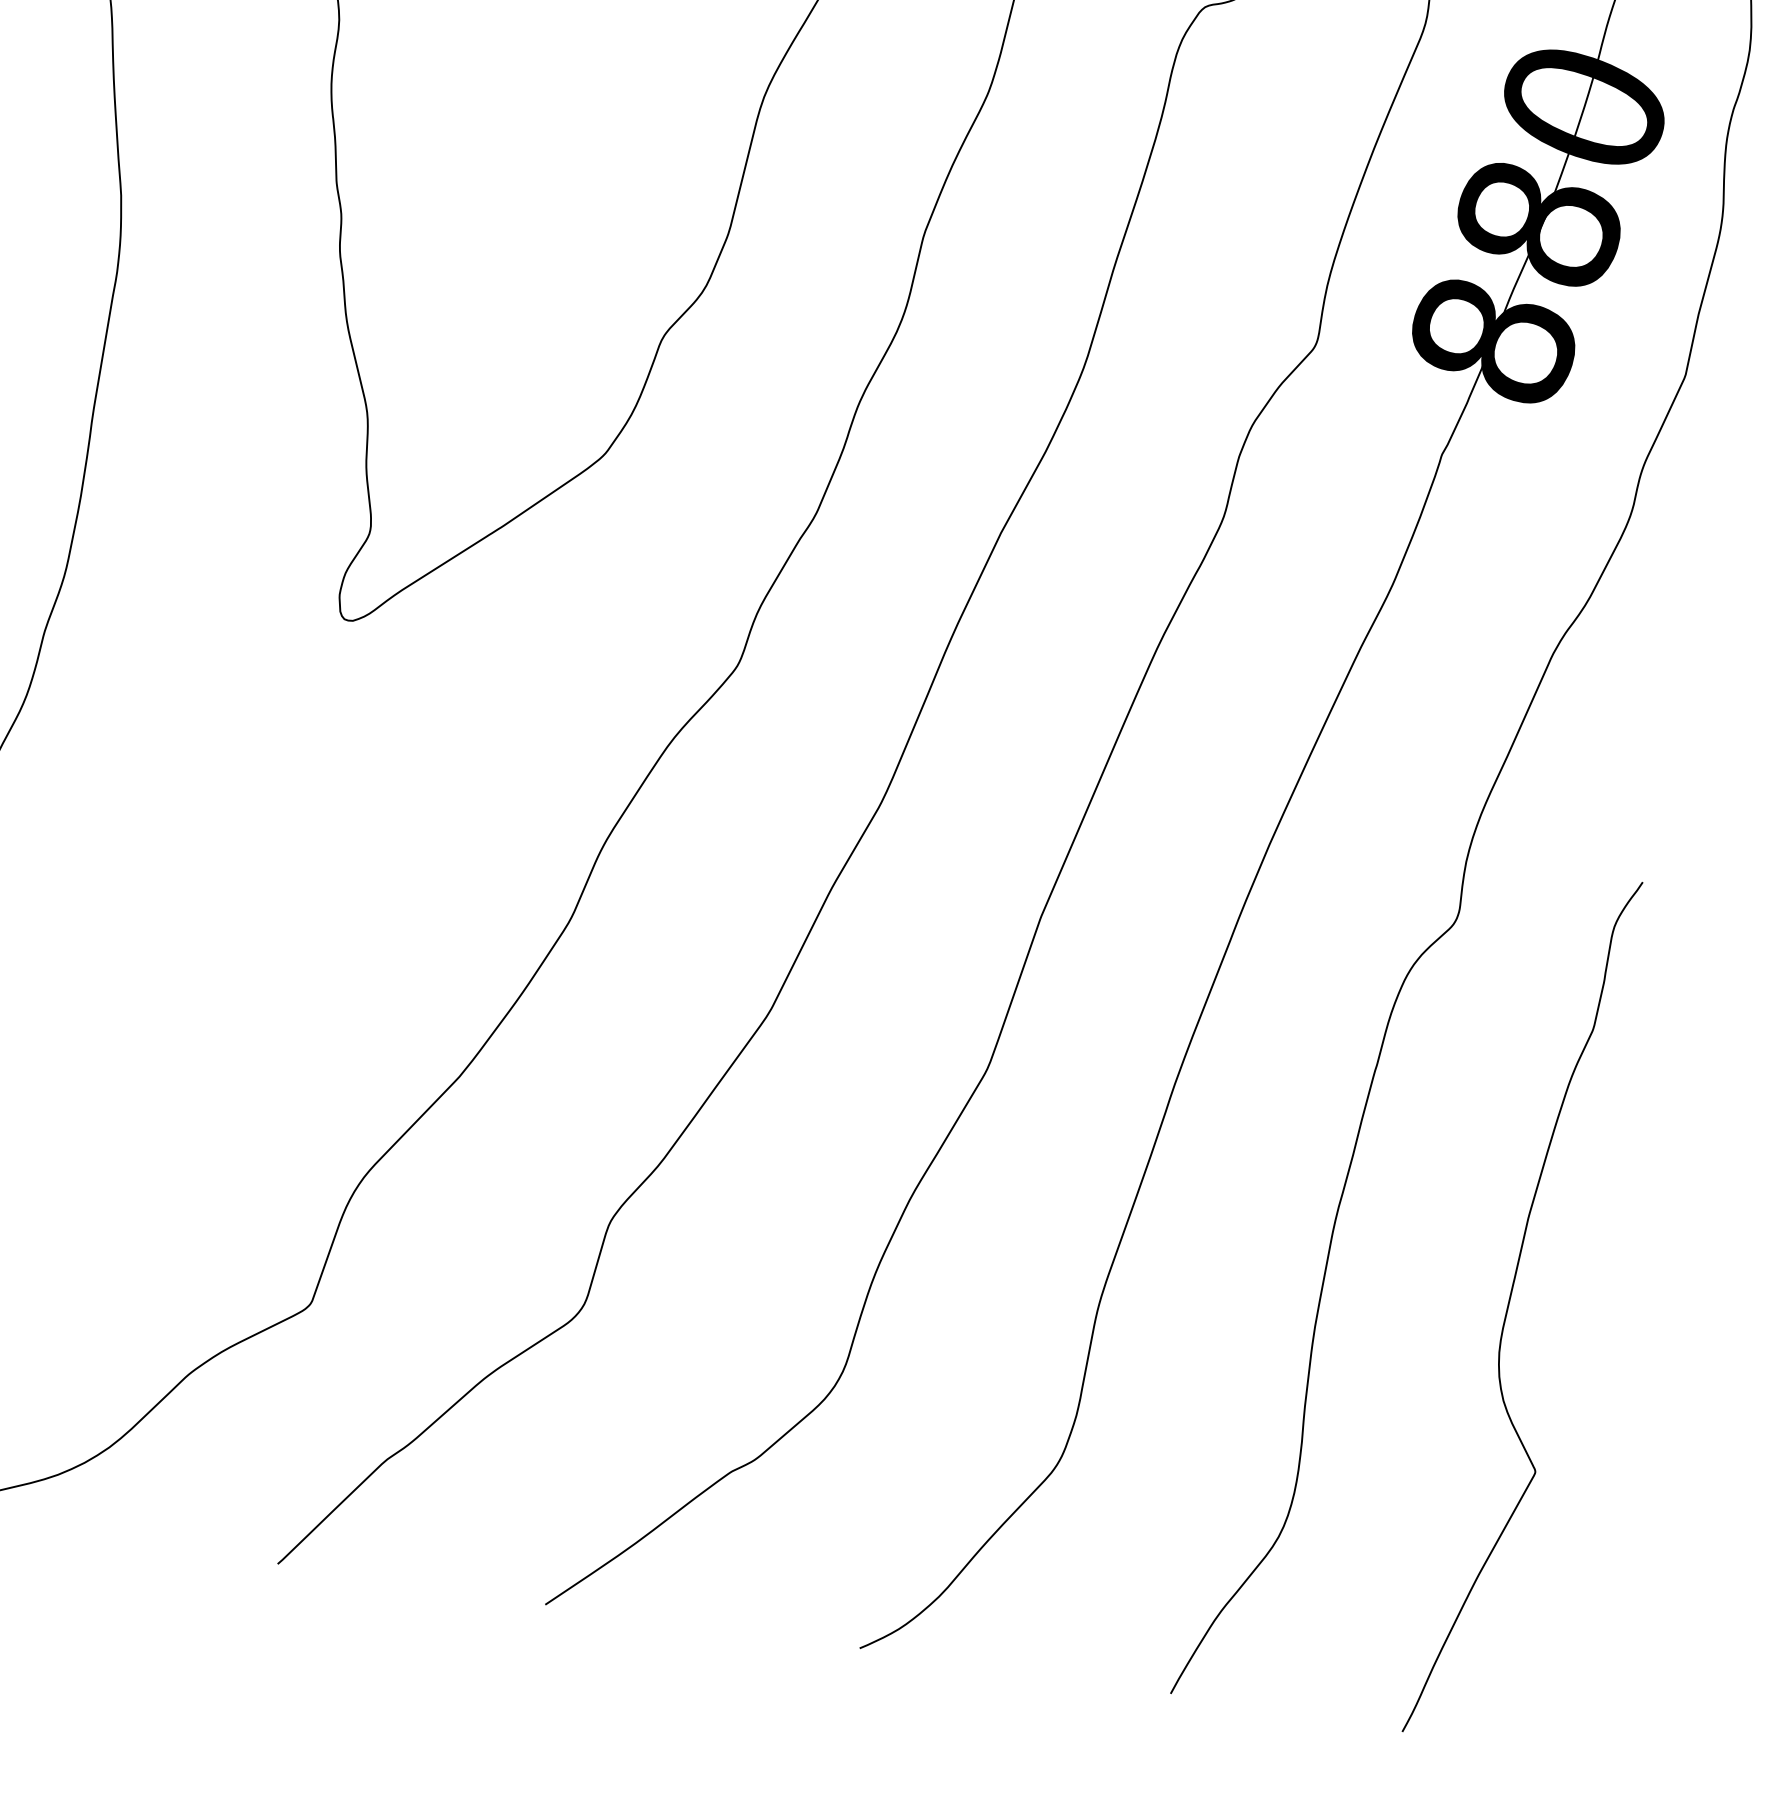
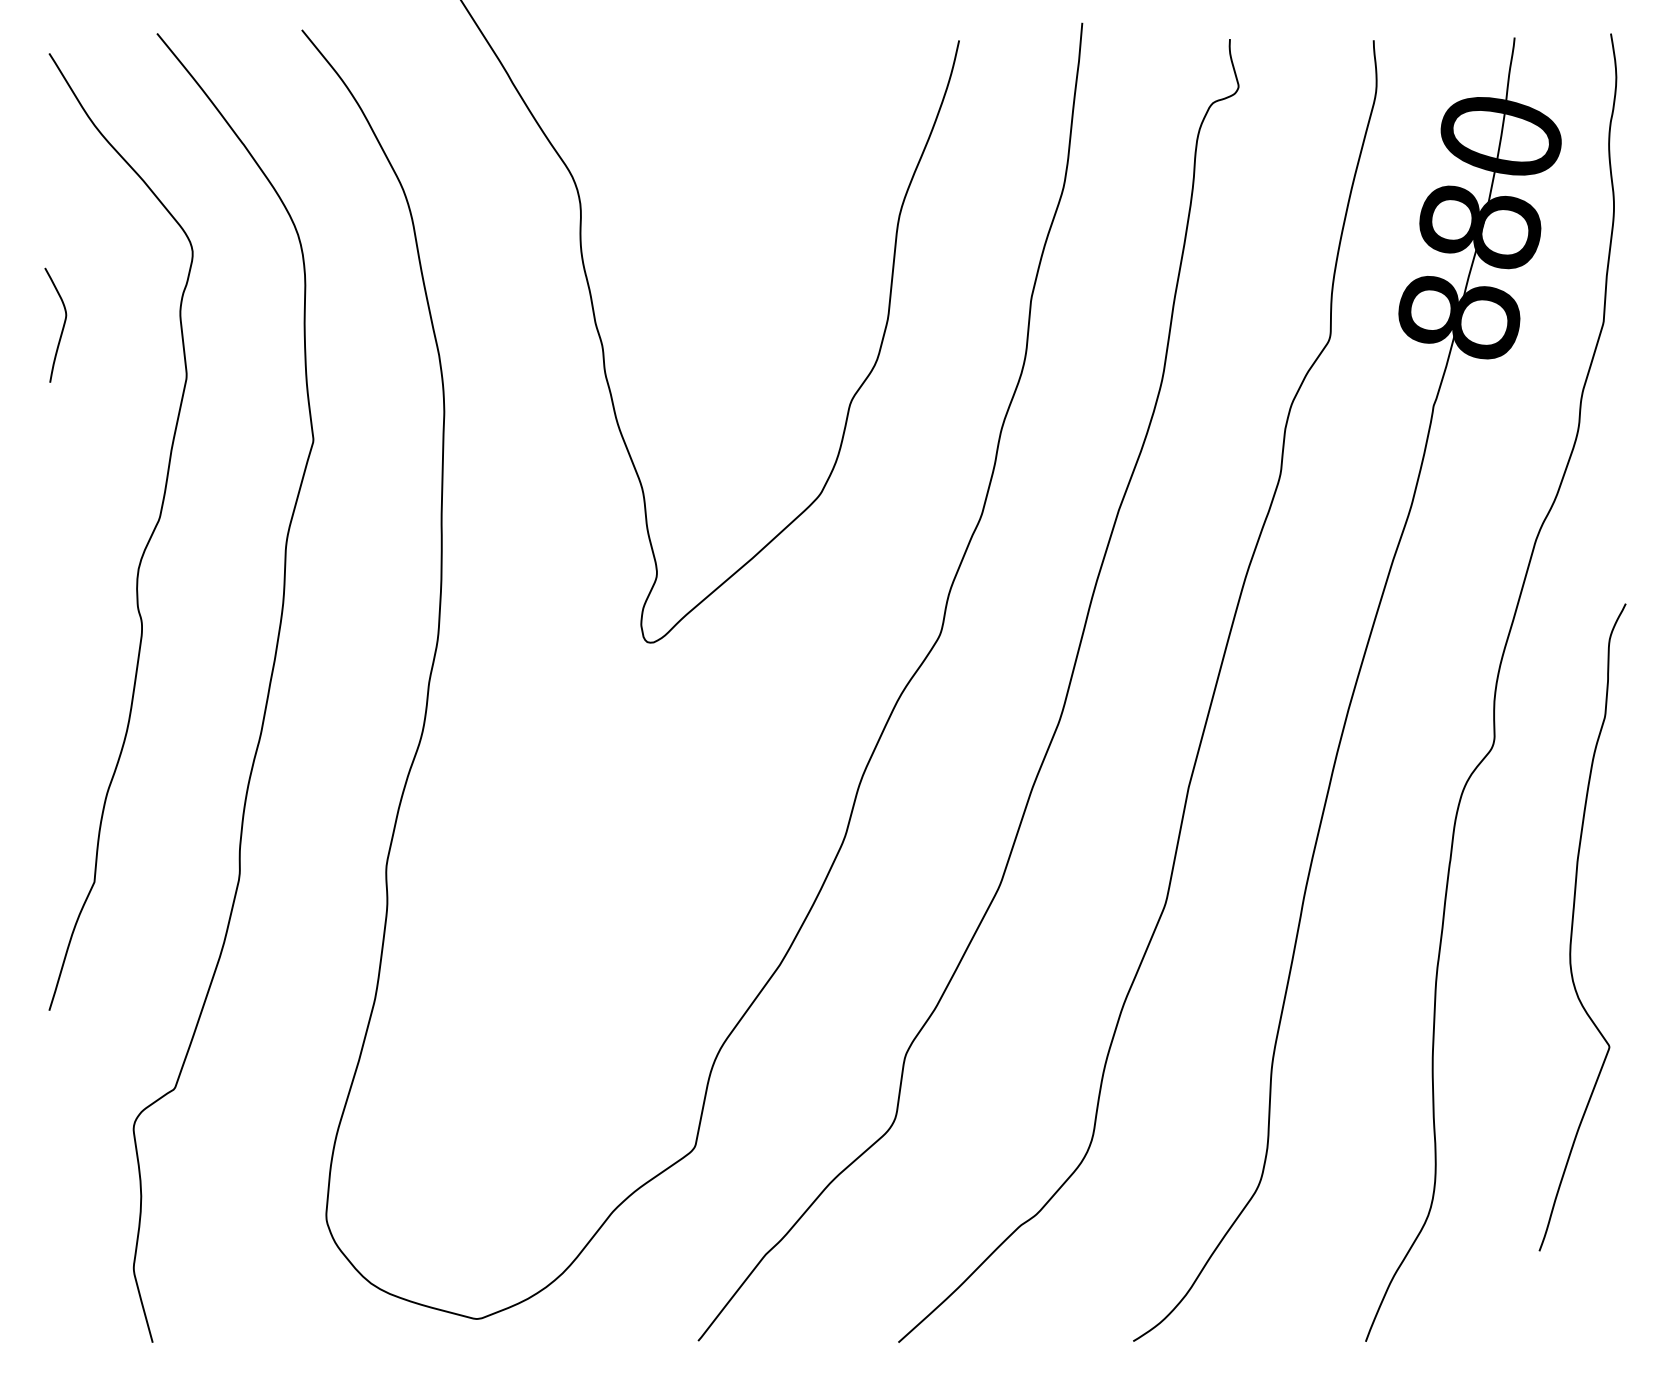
curve: (1510, 1303) -> (1573, 926), moved

